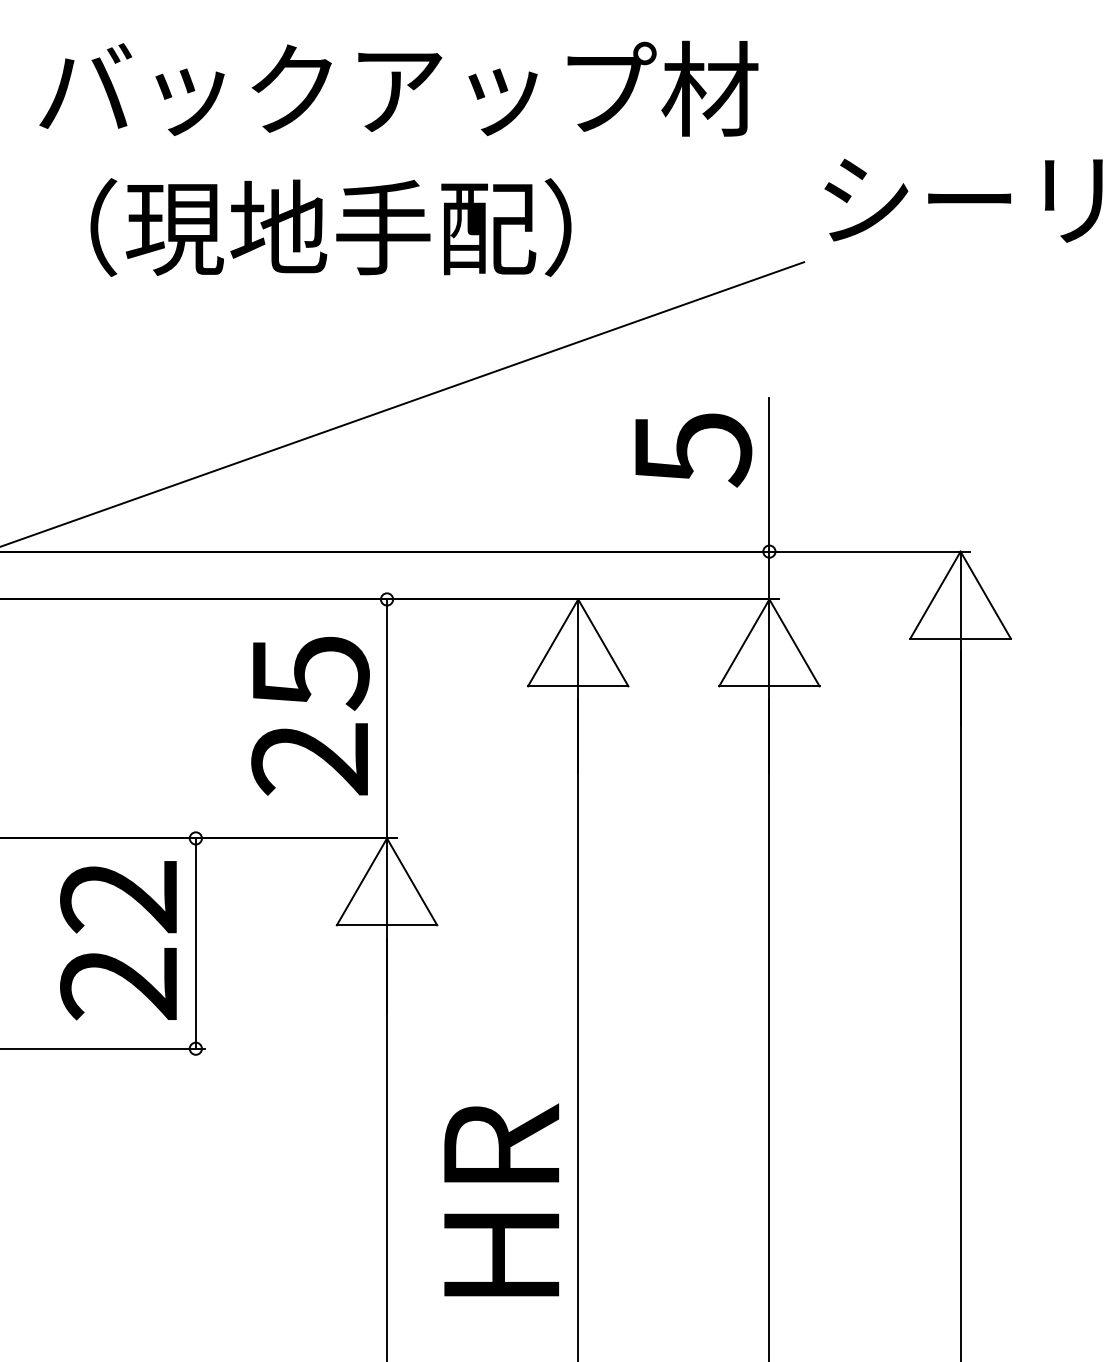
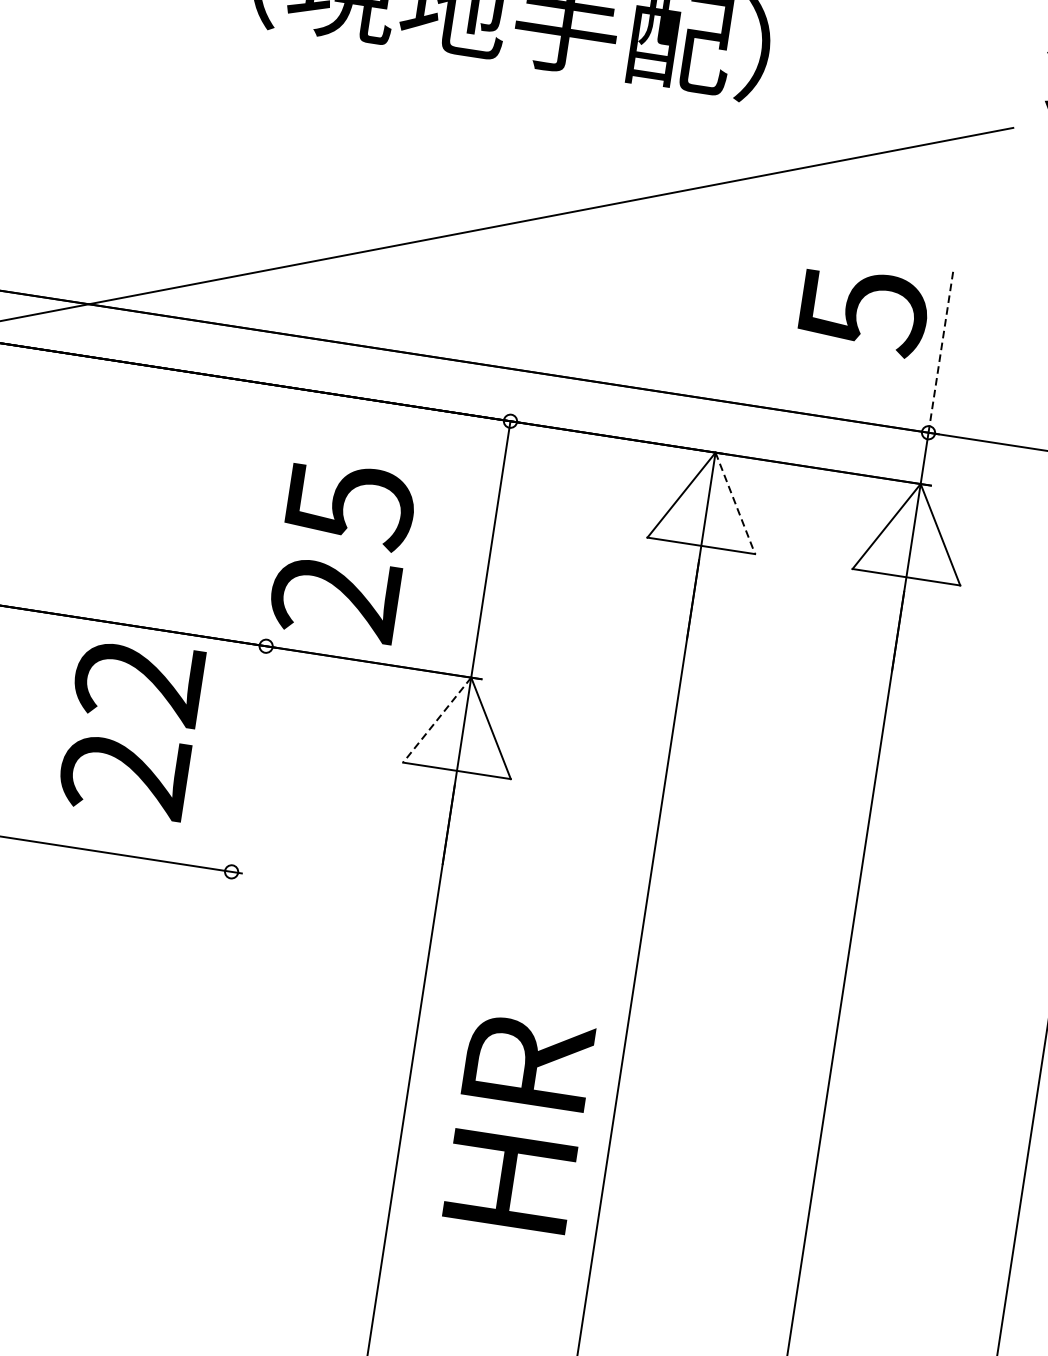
line: (769, 474) -> (941, 350), solid -> dashed
line: (603, 643) -> (735, 504), solid -> dashed
text: (310, 716) -> (342, 551), moved
line: (361, 882) -> (436, 720), solid -> dashed
text: (118, 940) -> (131, 727), moved
line: (195, 943) -> (248, 758), removed
text: (501, 1199) -> (519, 1122), moved

